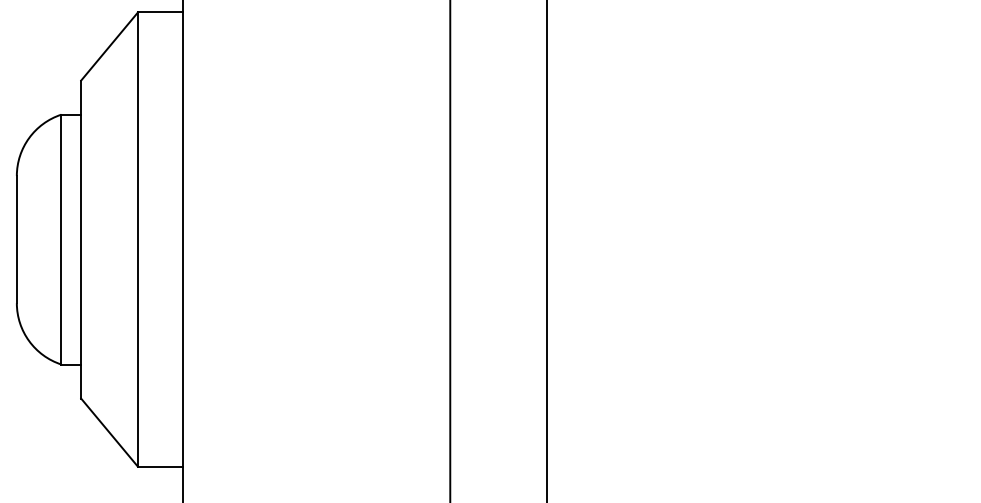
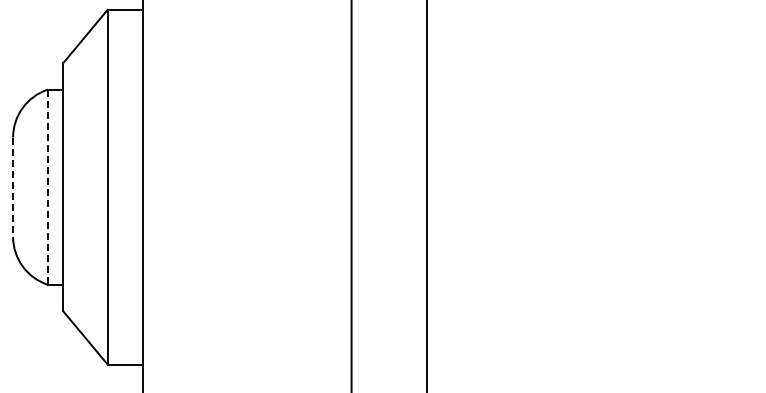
line: (17, 239) -> (13, 187), solid -> dashed
line: (60, 239) -> (47, 187), solid -> dashed

